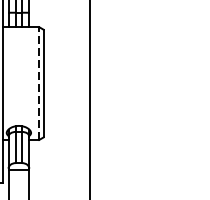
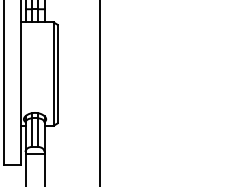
line: (39, 83) -> (53, 74), dashed -> solid

